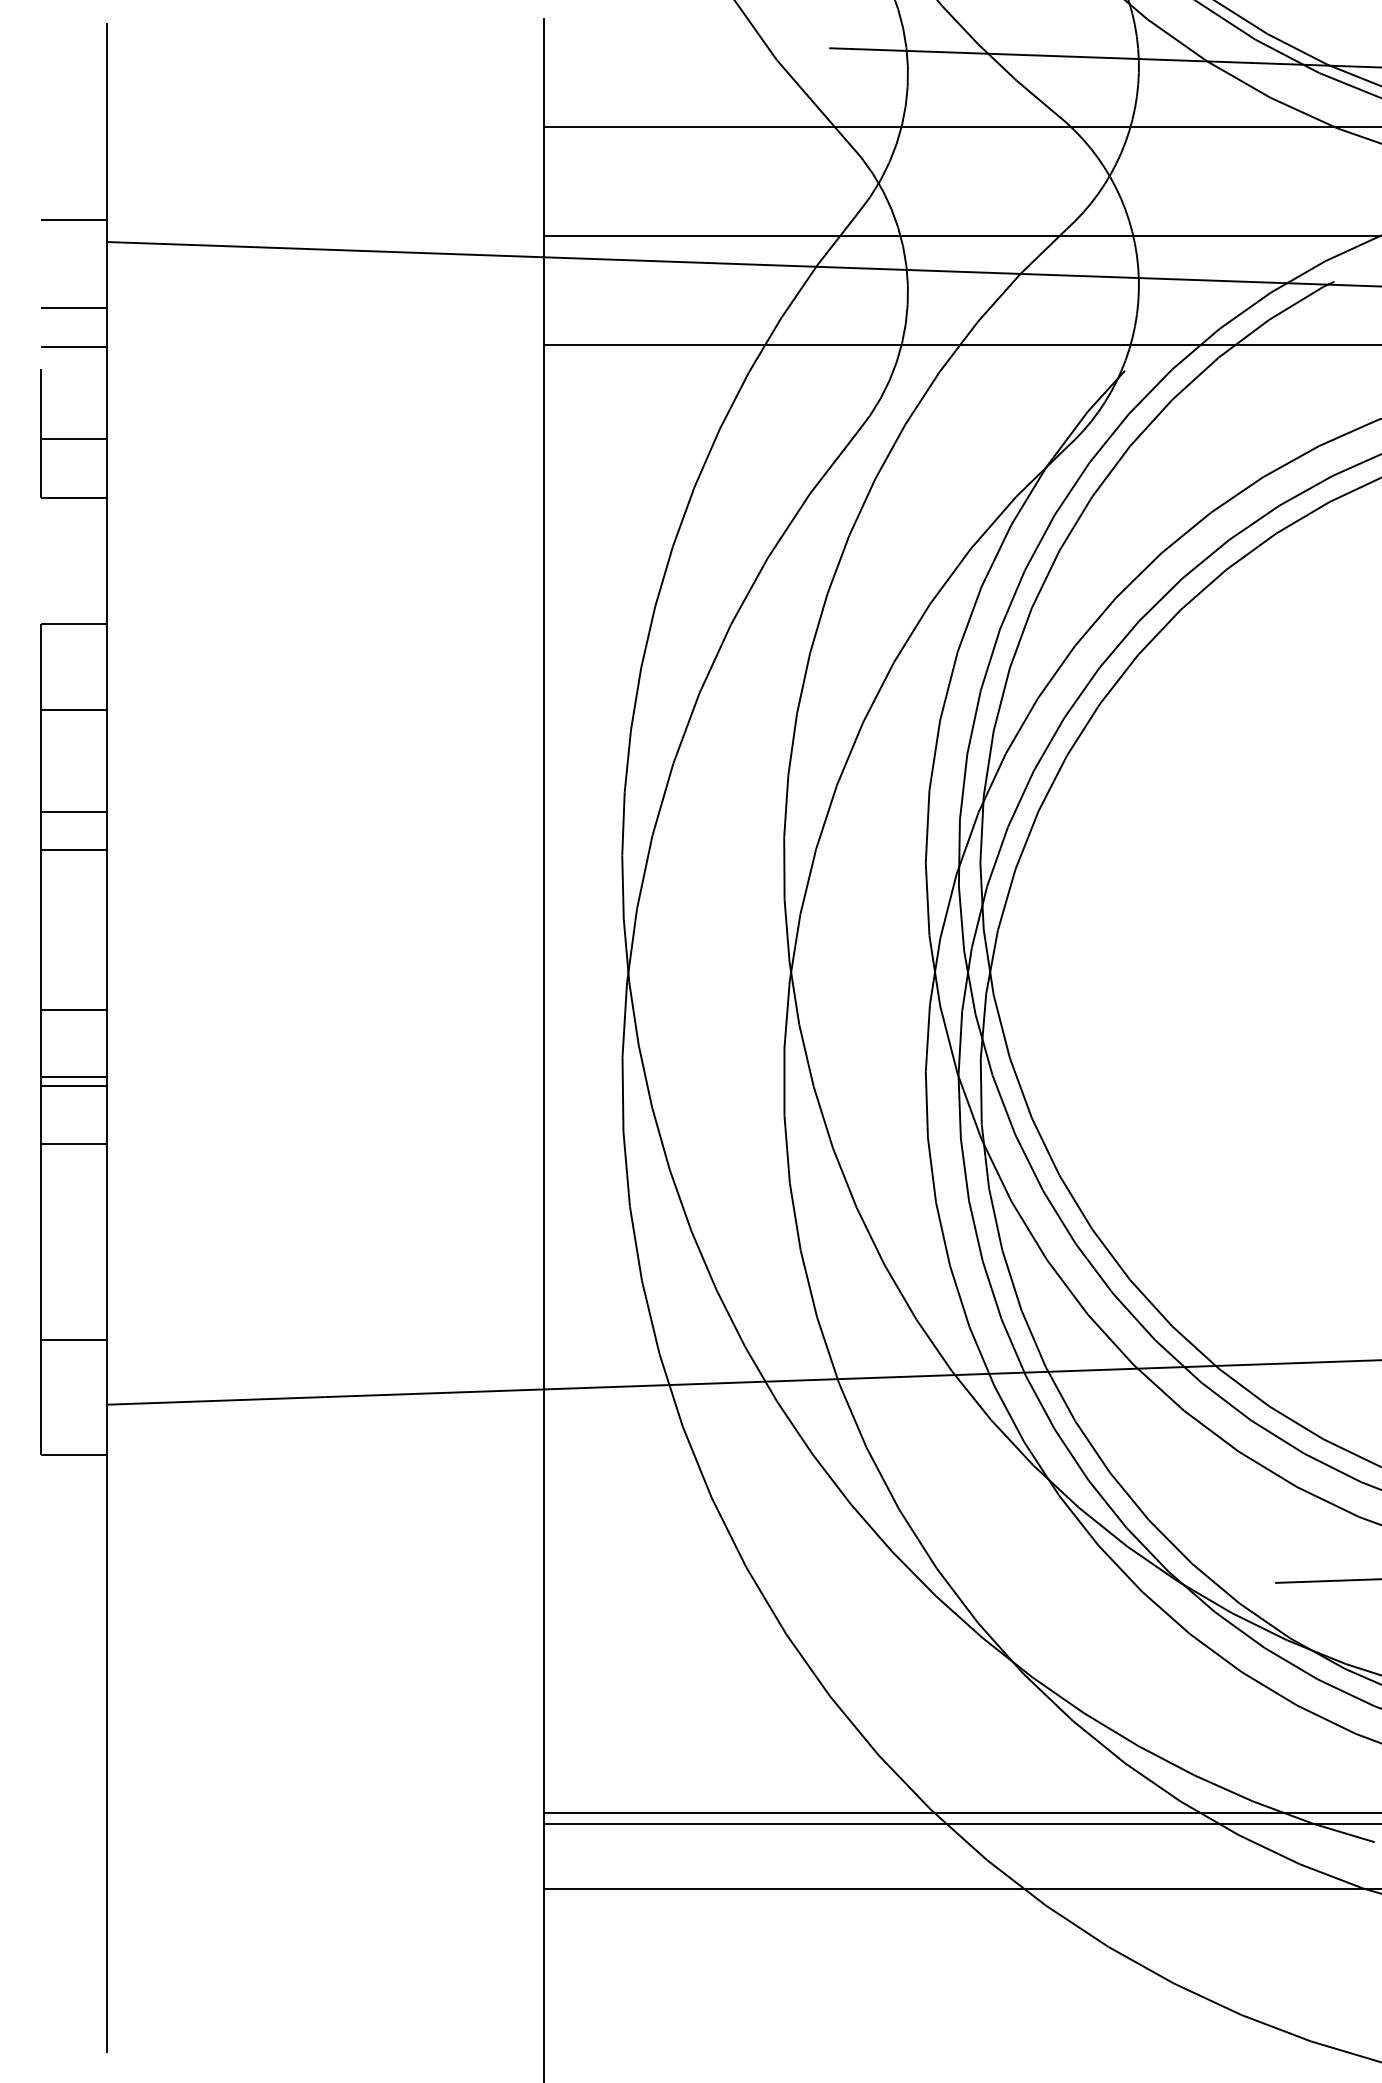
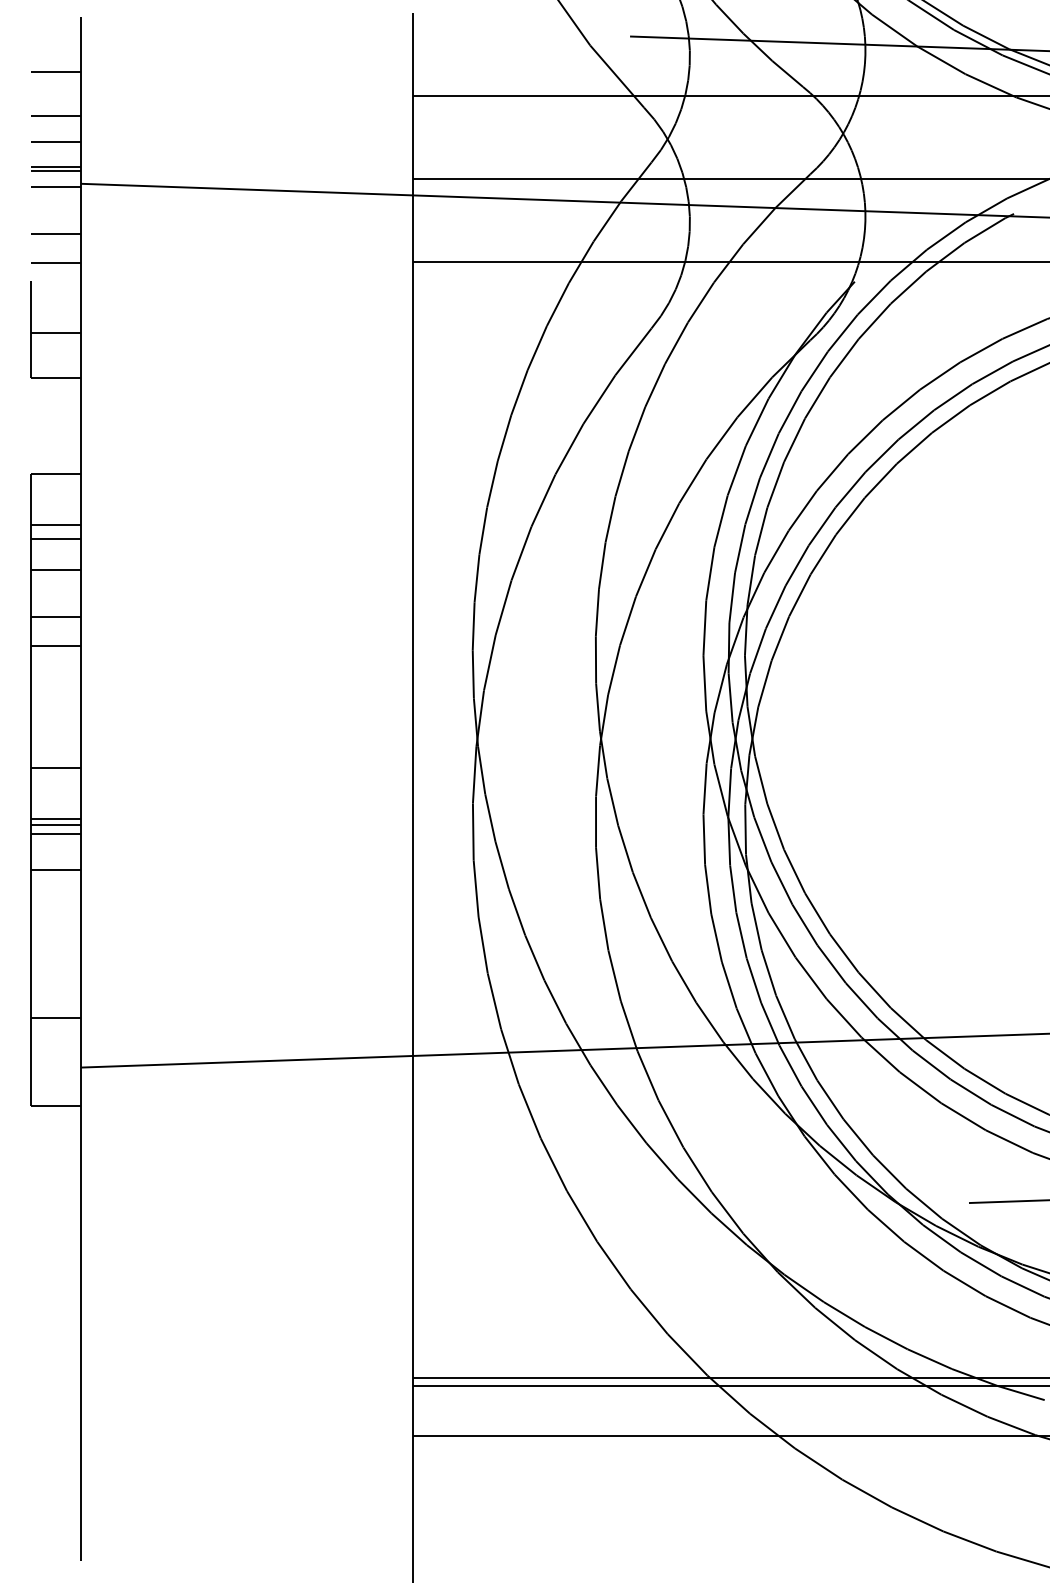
line: (73, 94) -> (55, 71), added
line: (73, 153) -> (55, 116), added
line: (73, 186) -> (55, 141), added
line: (73, 225) -> (55, 171), added
line: (73, 245) -> (55, 186), added
line: (73, 690) -> (55, 524), added
line: (73, 749) -> (55, 569), added
line: (73, 1097) -> (55, 834), added

